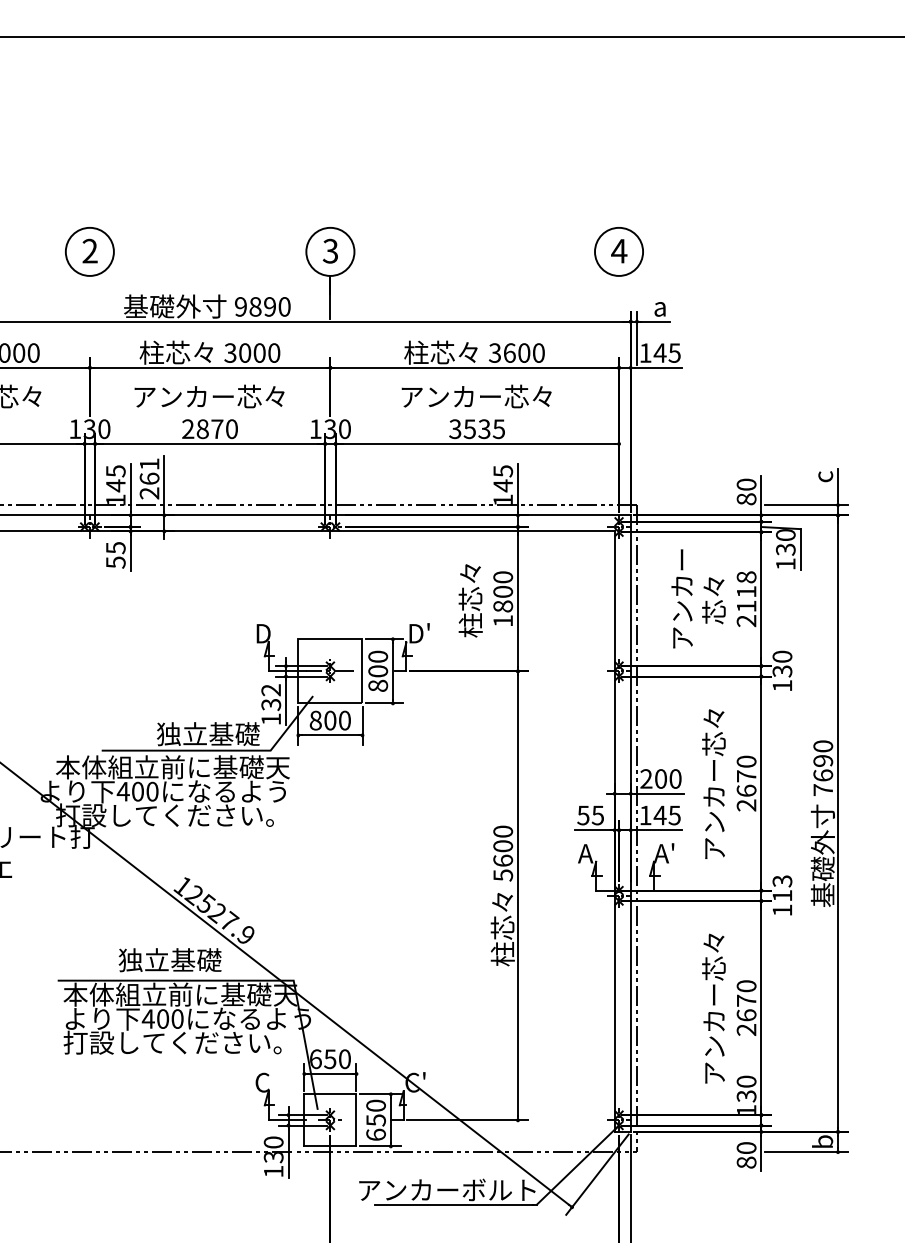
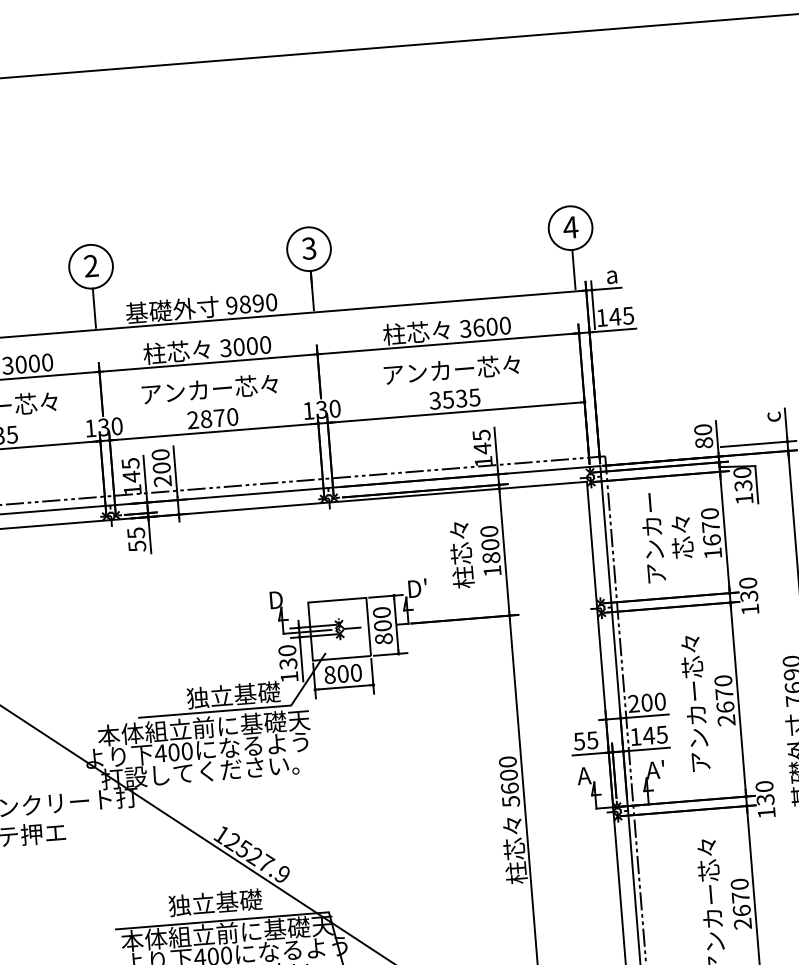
line: (89, 297) -> (94, 308), added
line: (619, 297) -> (574, 269), added
text: (149, 471) -> (161, 461), 261 -> 200
text: (746, 599) -> (711, 533), 2118 -> 1670
text: (271, 690) -> (287, 650), 132 -> 130
text: (782, 888) -> (765, 793), 113 -> 130

